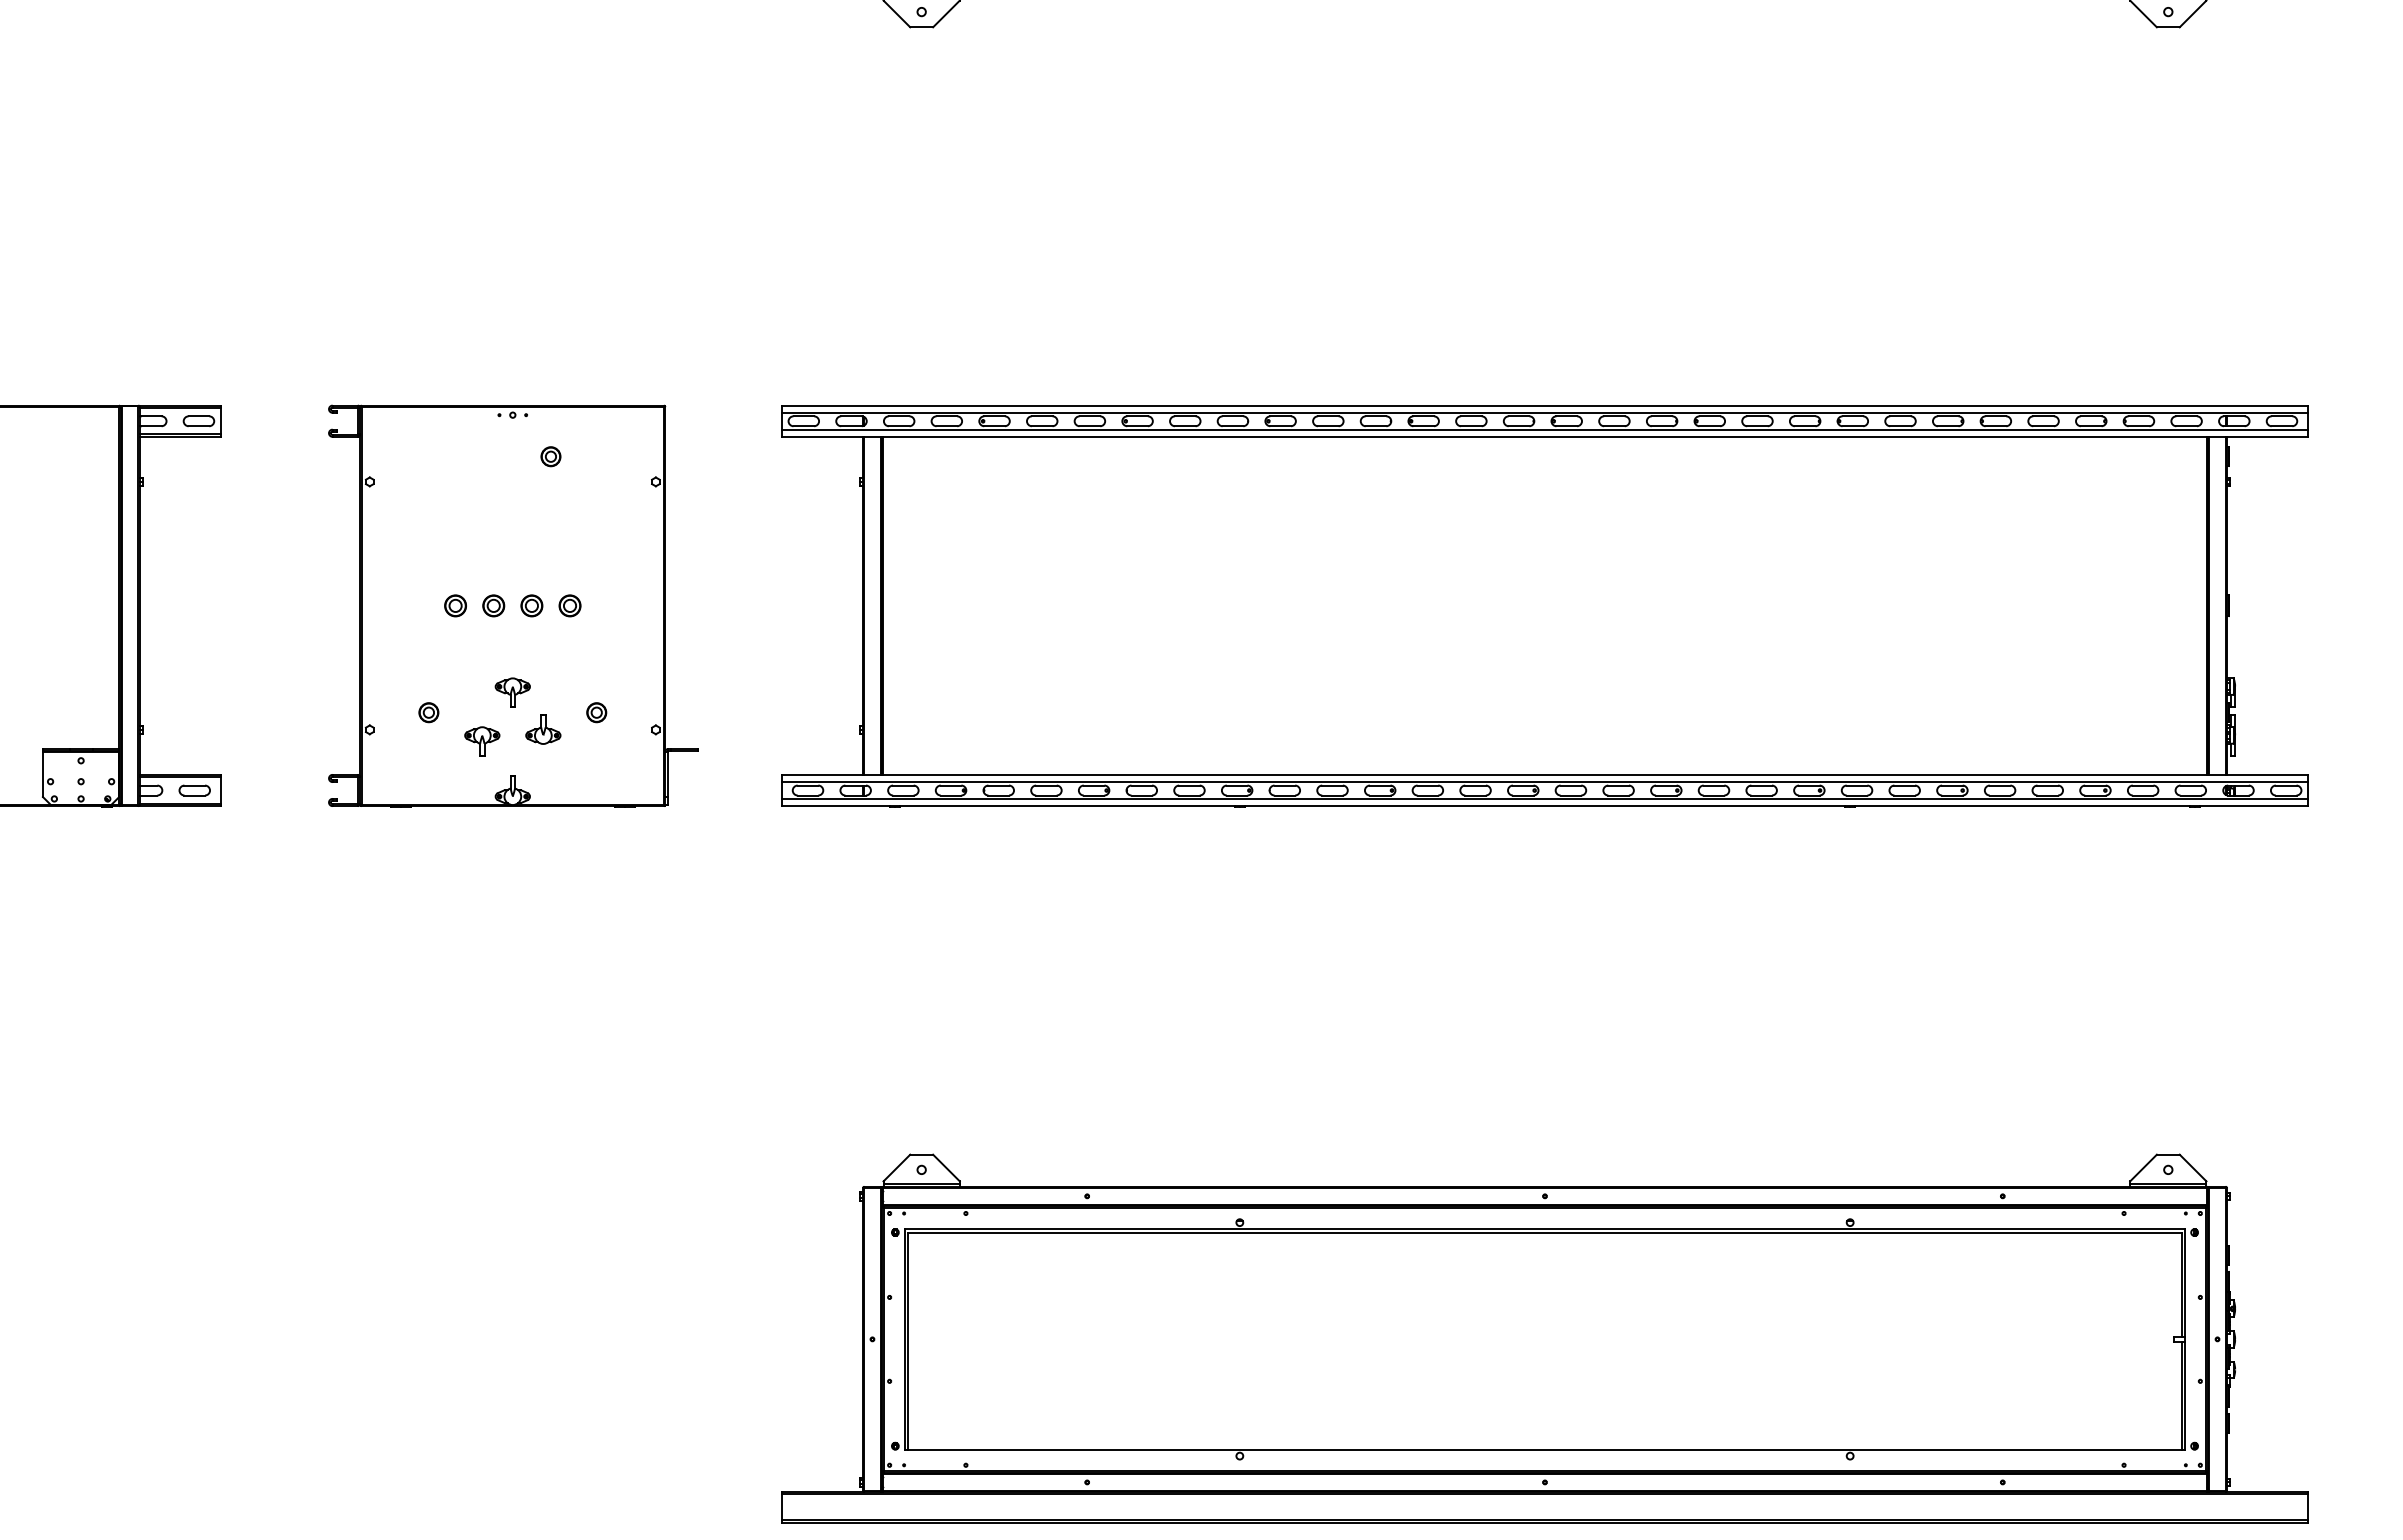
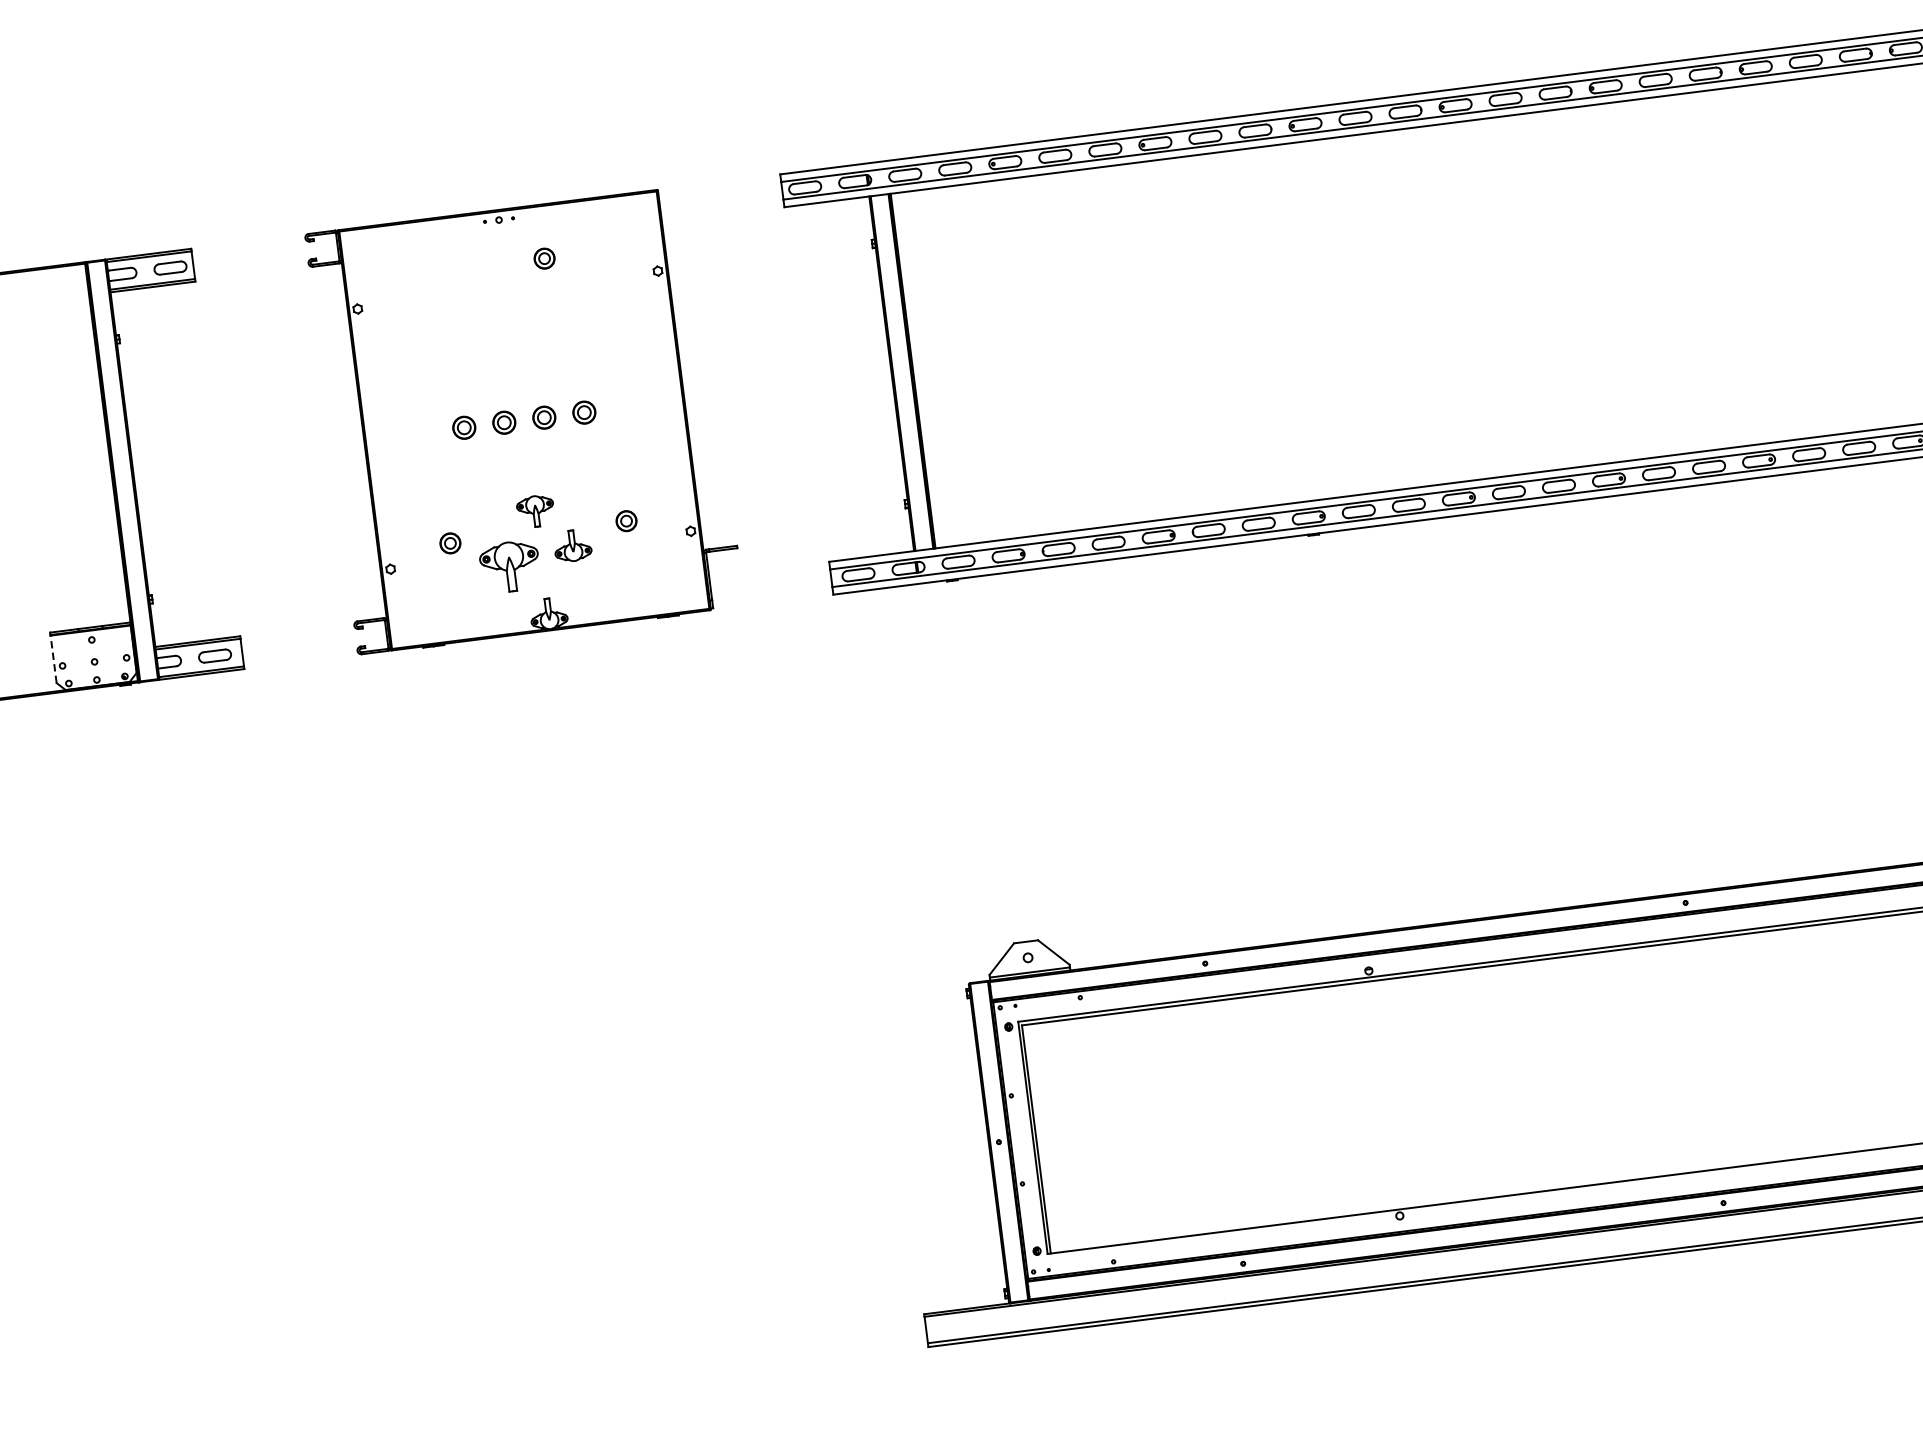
part: (482, 741) -> (510, 566), size x1.6
line: (42, 774) -> (53, 659), solid -> dashed

